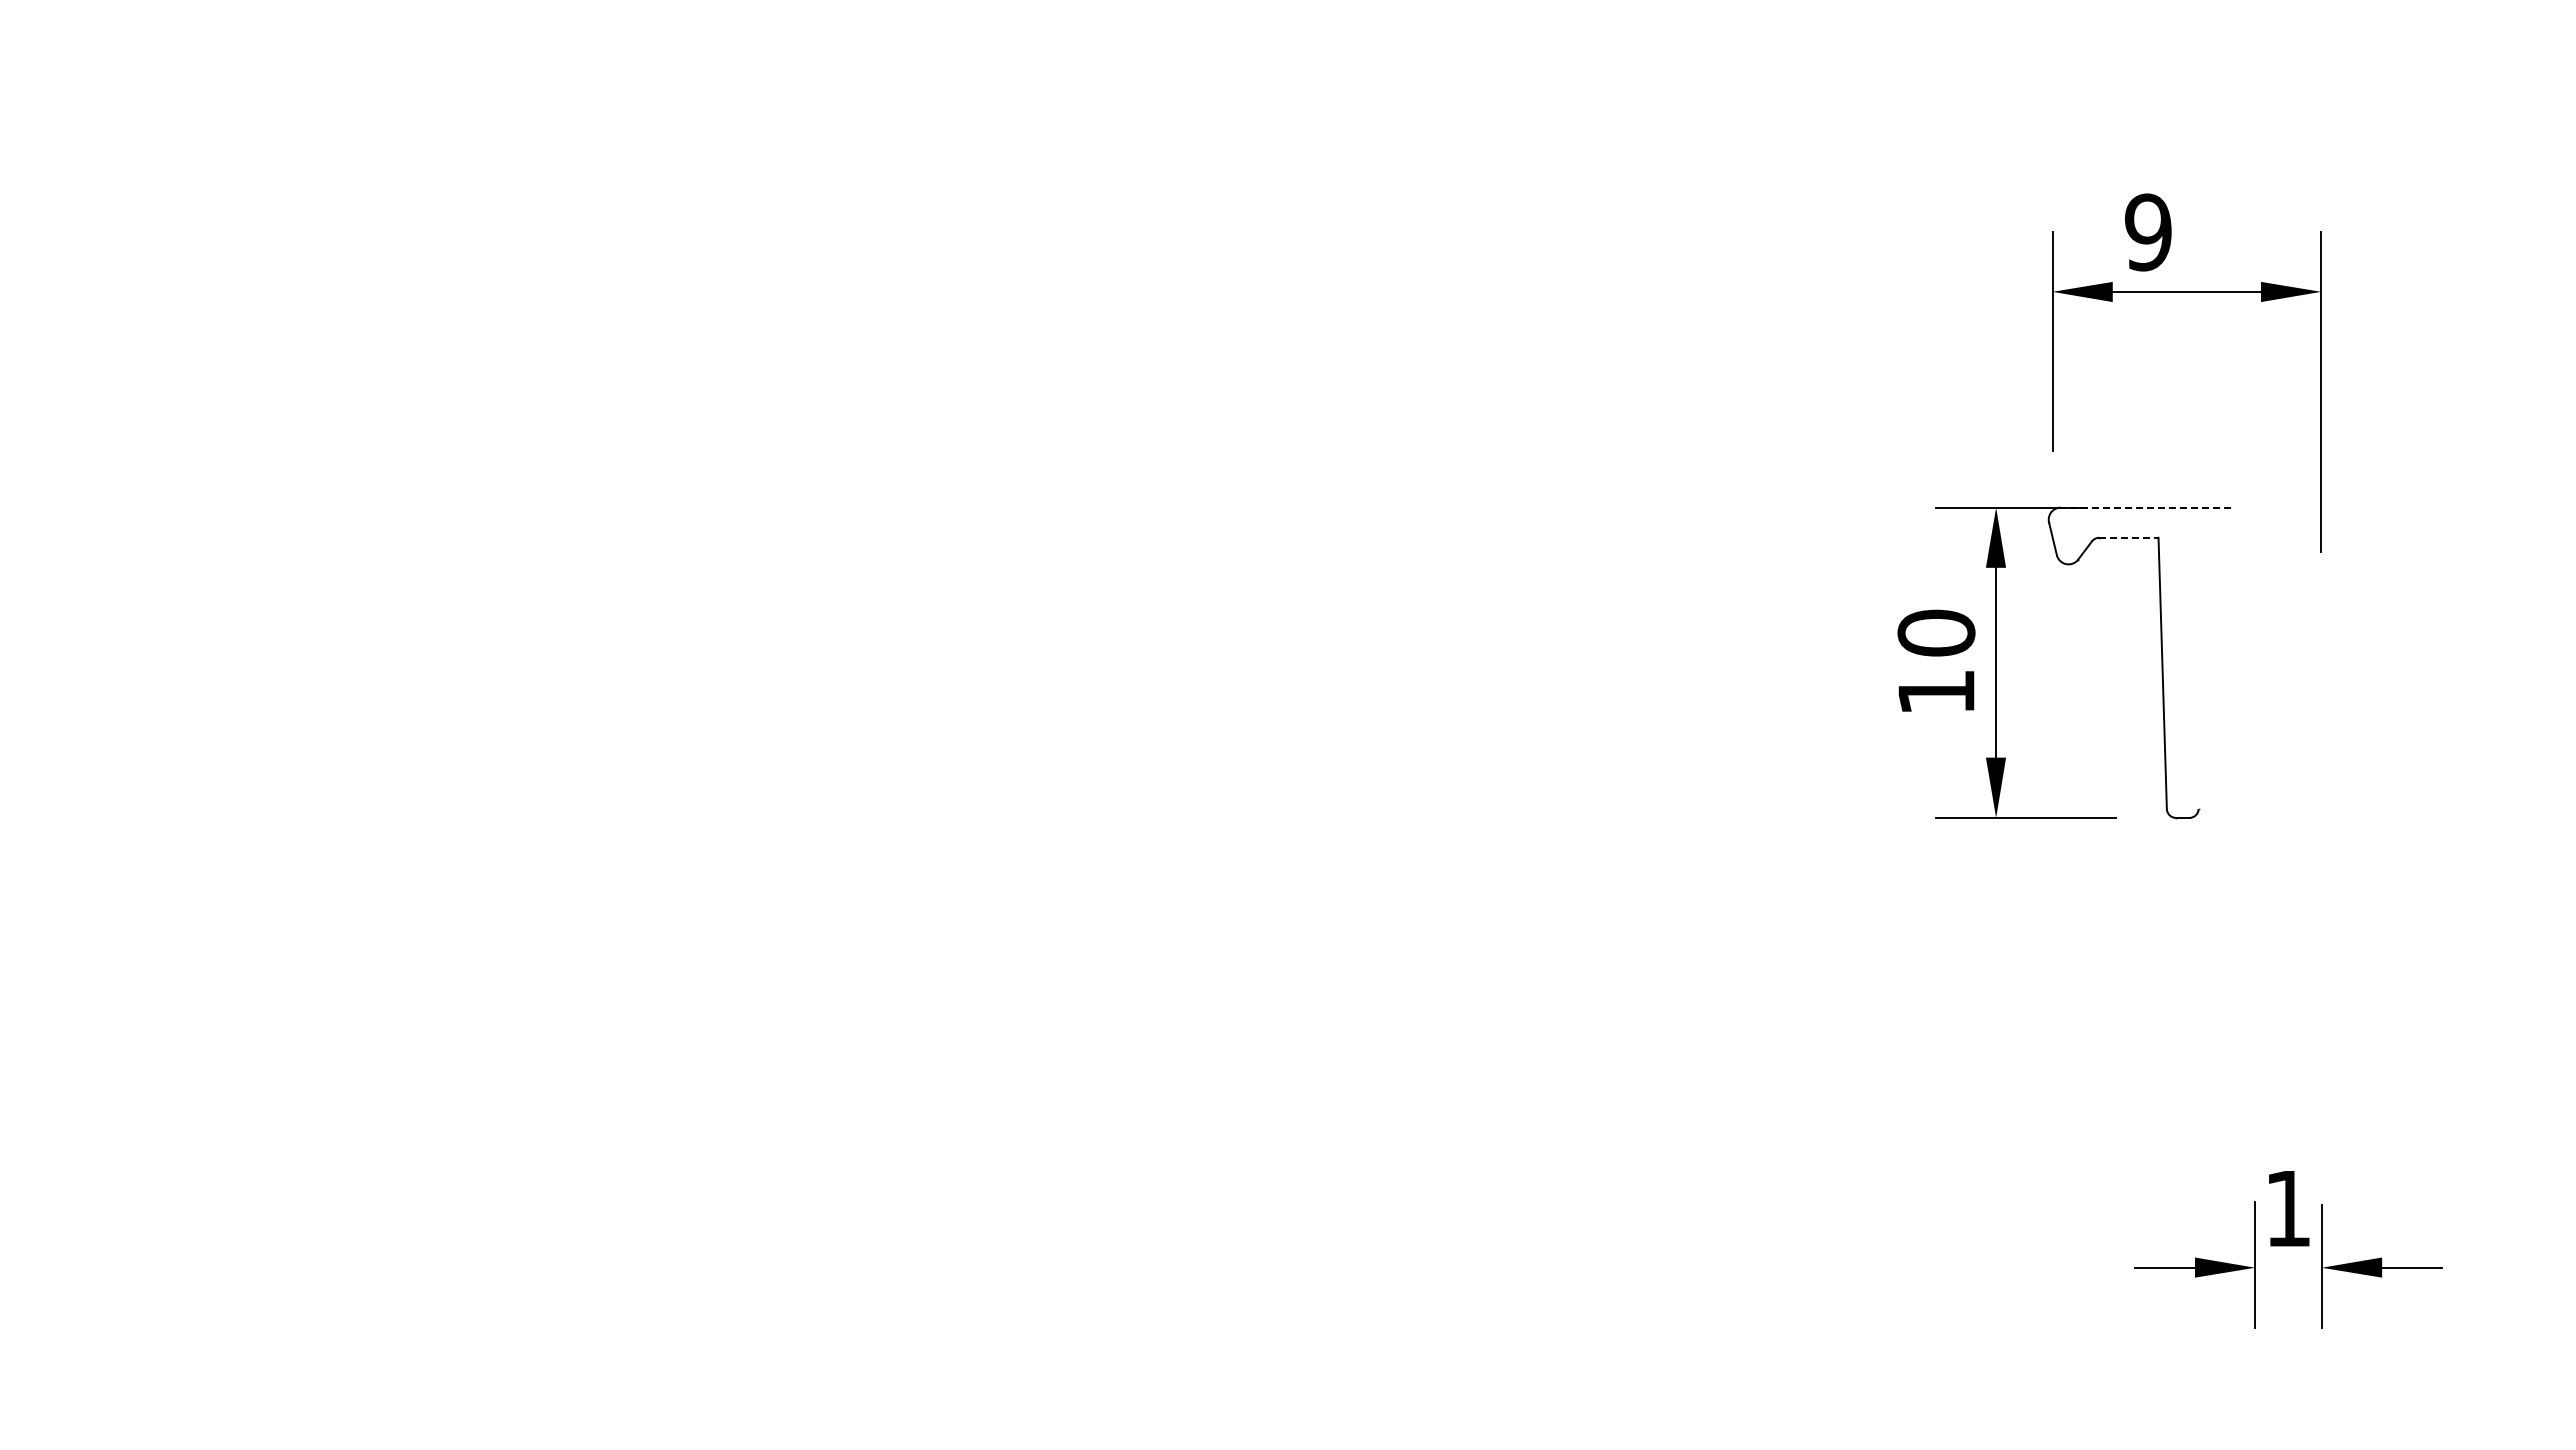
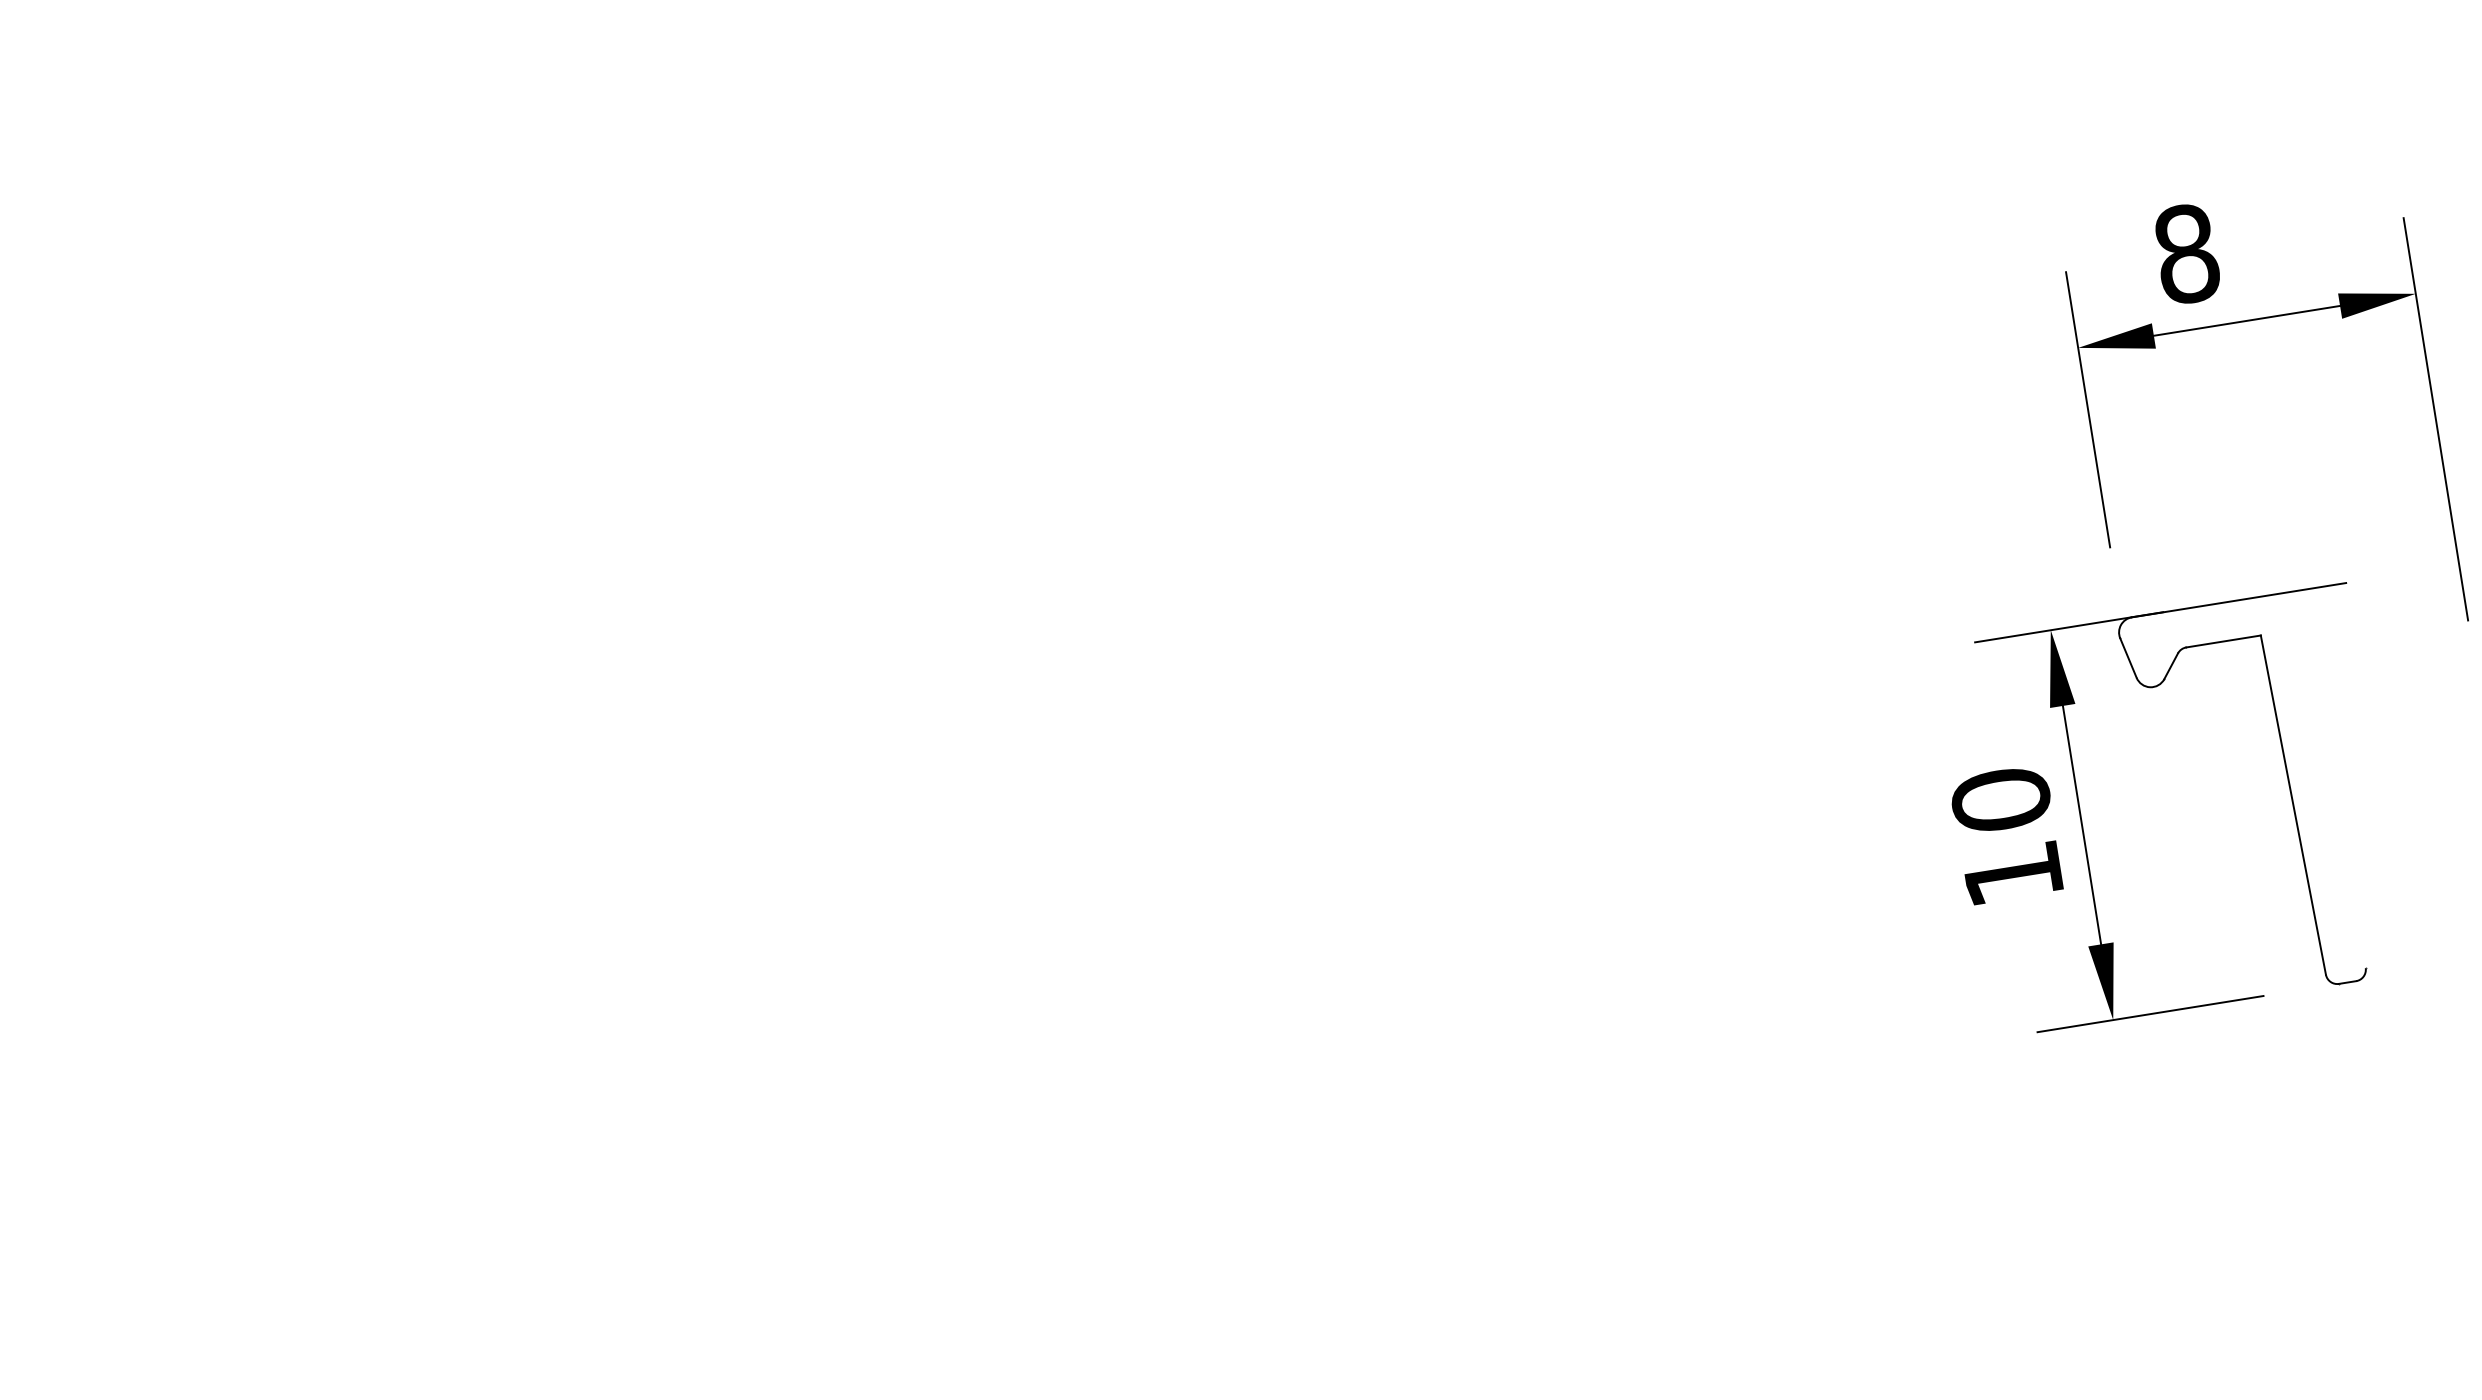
text: (2148, 232) -> (2186, 254), 9 -> 8
line: (2145, 507) -> (2238, 600), dashed -> solid
line: (2128, 537) -> (2223, 641), dashed -> solid

